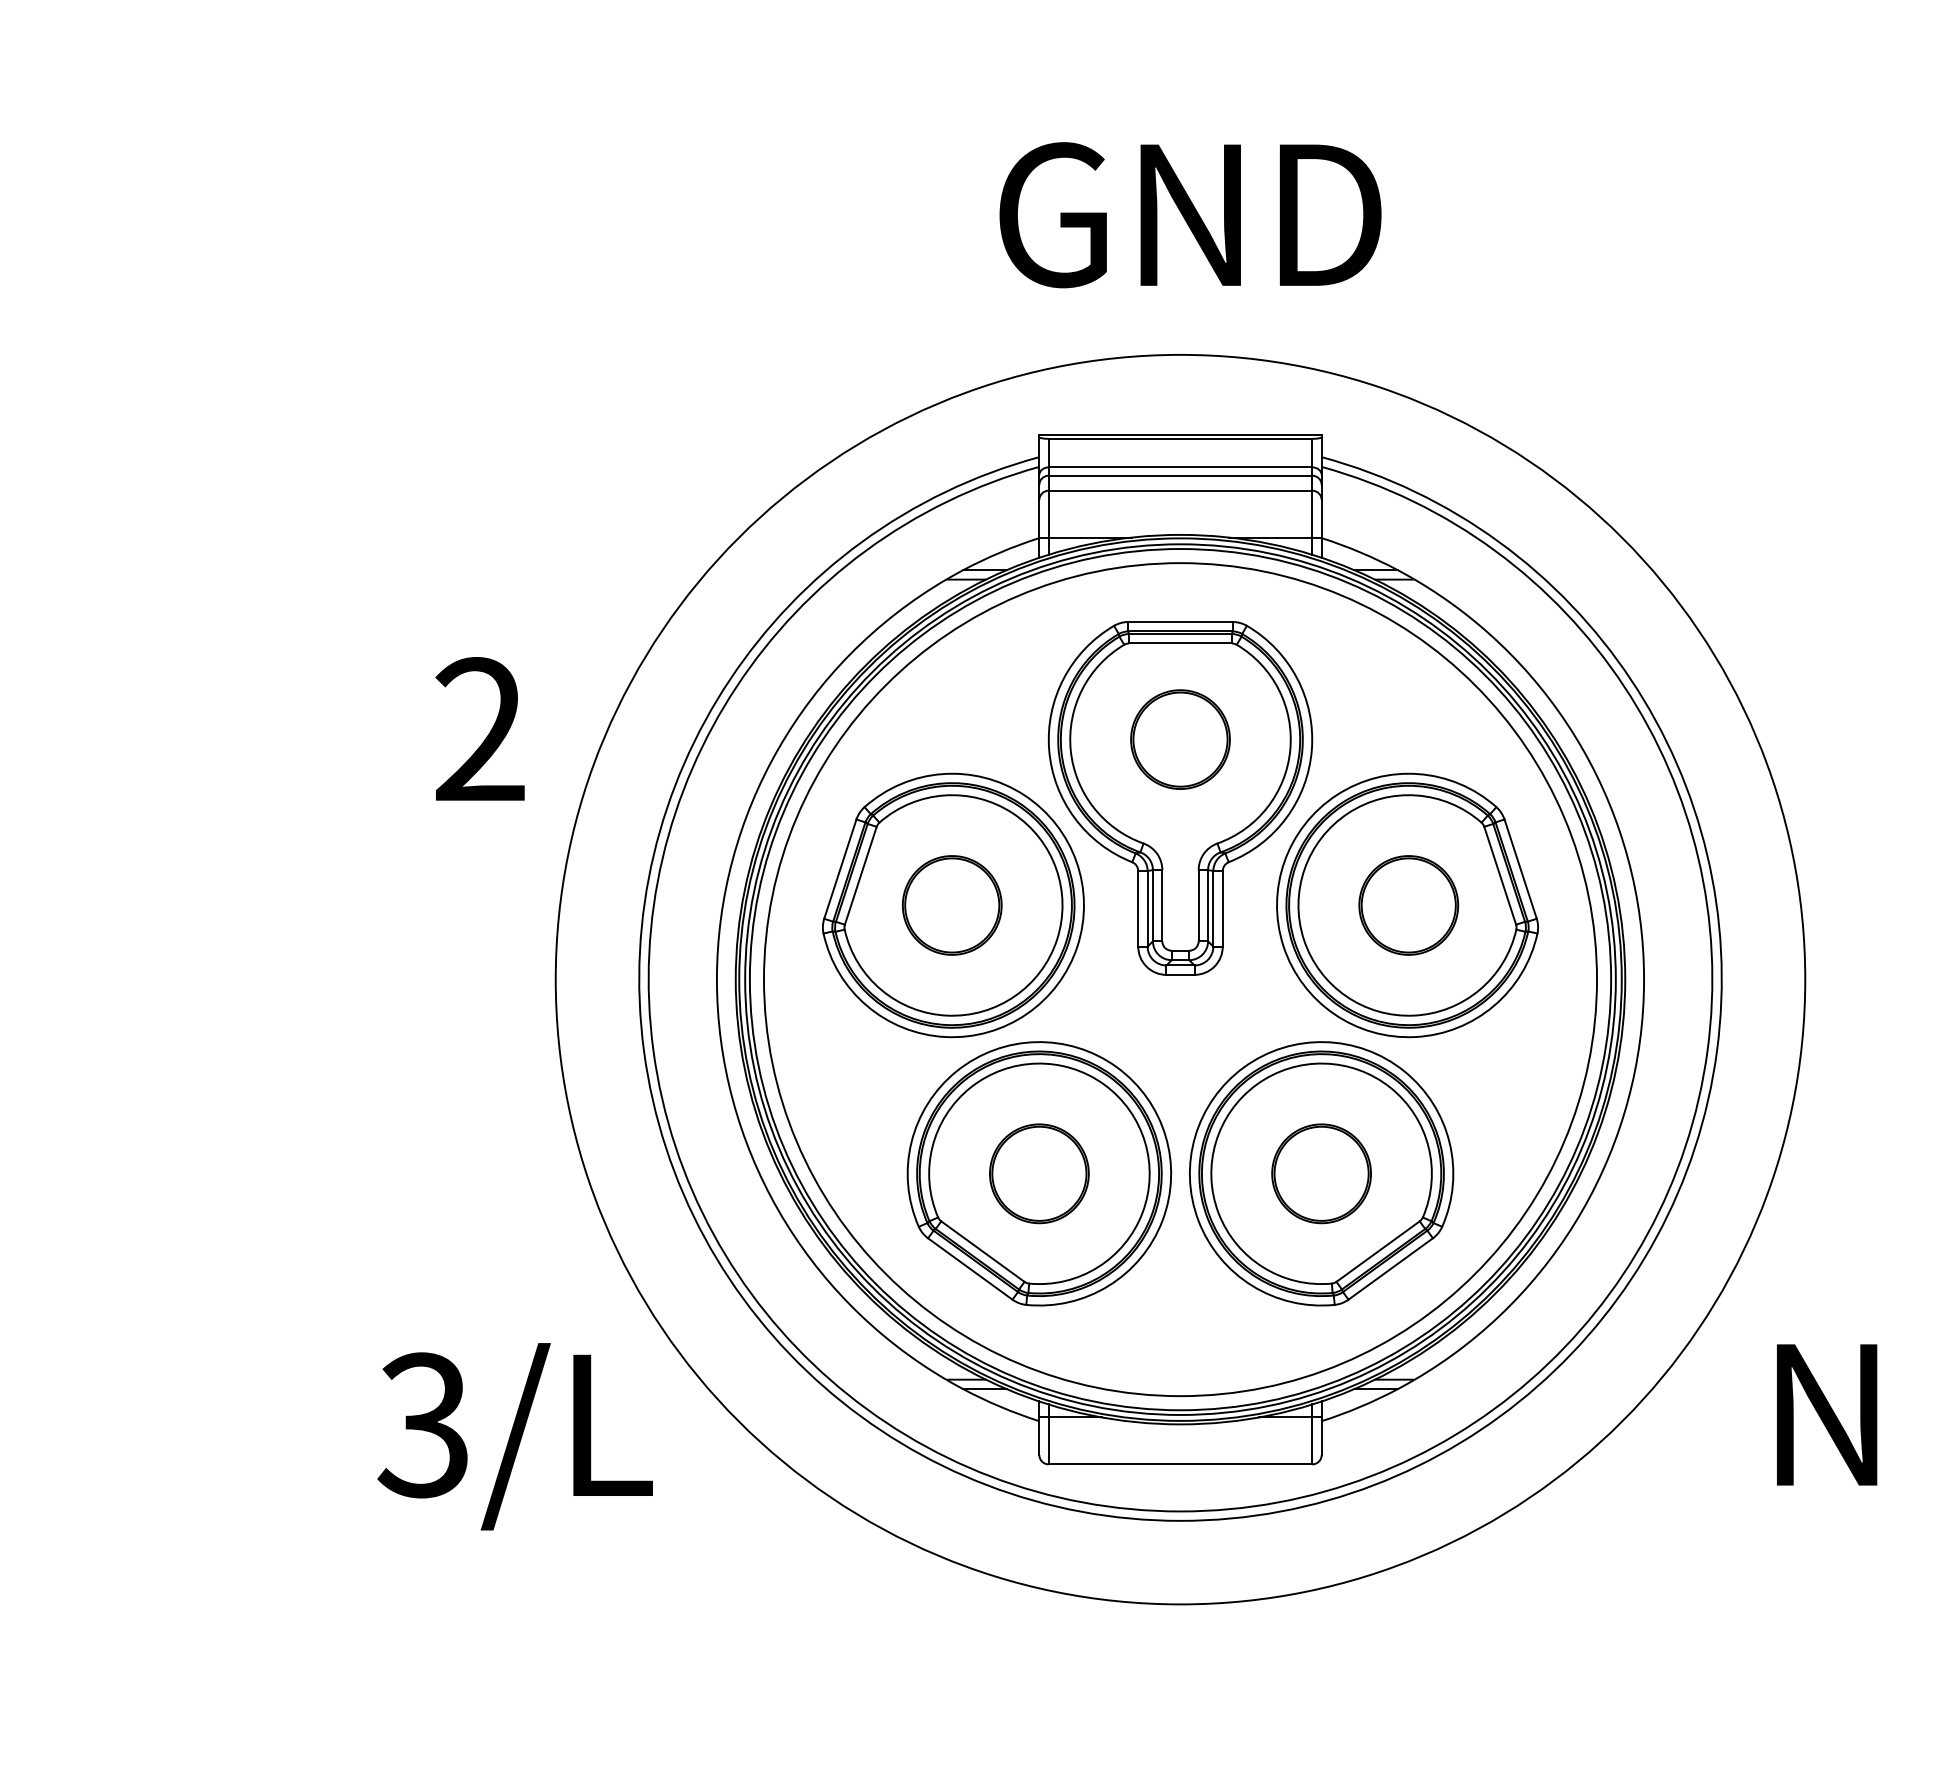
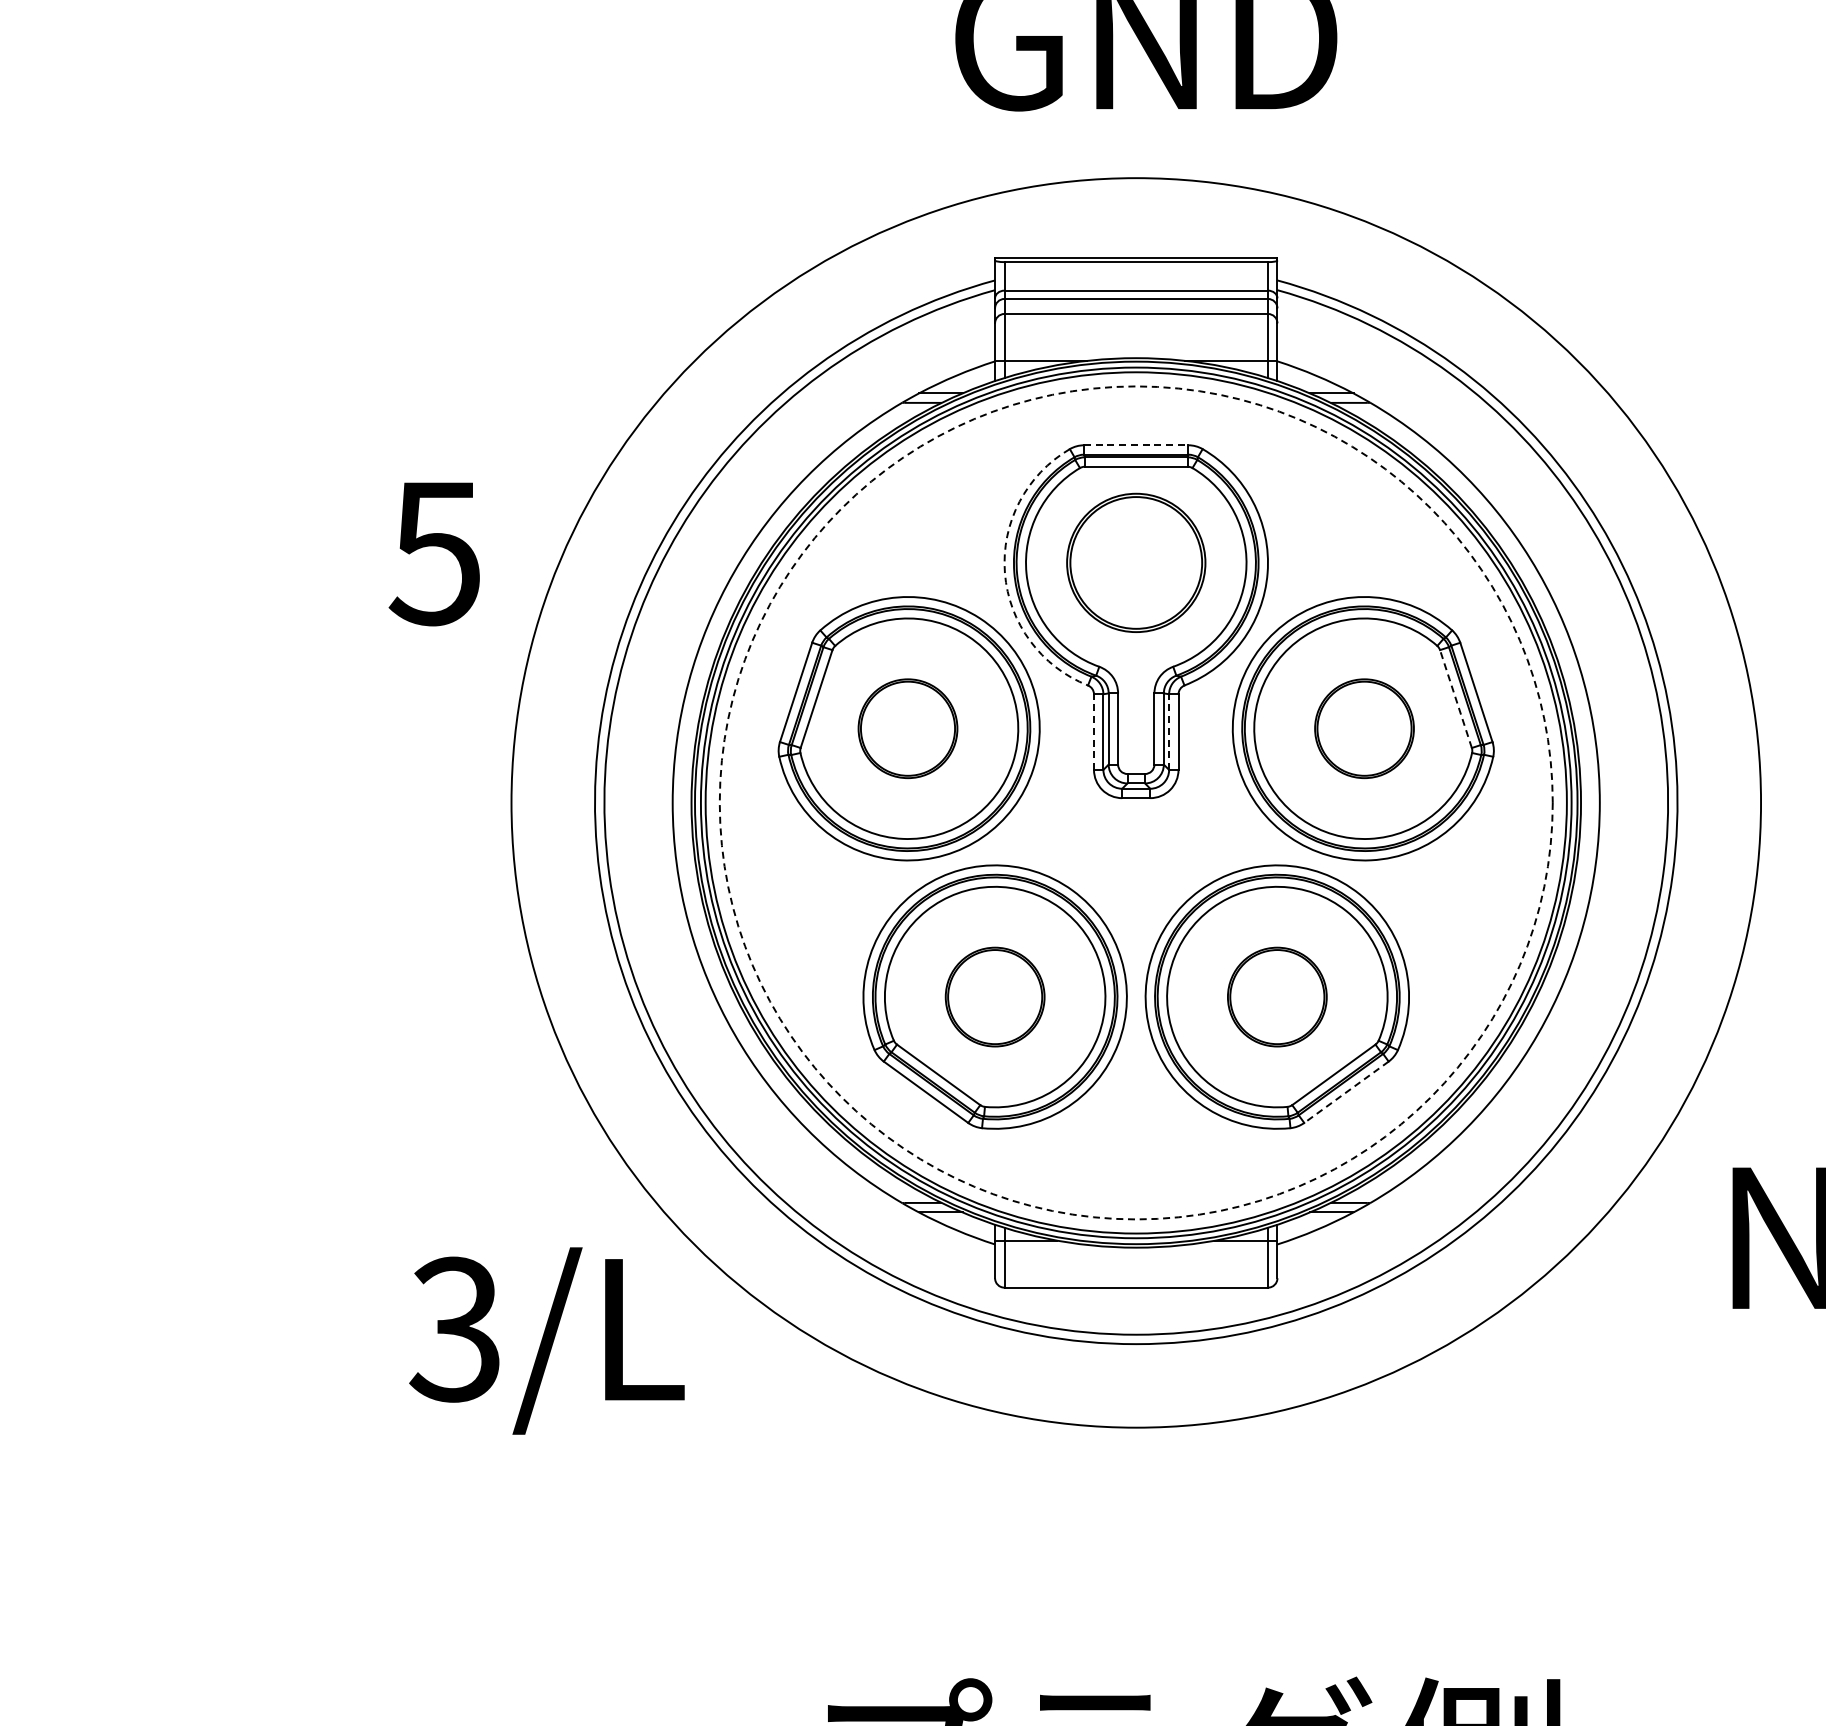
line: (1181, 622) -> (1137, 445), solid -> dashed
text: (478, 730) -> (434, 553), 2 -> 5
part: (1180, 739) -> (1136, 562), size x1.4
arc: (1049, 749) -> (1005, 572), solid -> dashed
line: (1500, 875) -> (1456, 698), solid -> dashed
line: (1138, 908) -> (1094, 731), solid -> dashed
line: (1213, 908) -> (1169, 731), solid -> dashed
circle: (1180, 979) -> (1136, 802), solid -> dashed
line: (1390, 1269) -> (1346, 1092), solid -> dashed
text: (514, 1436) -> (546, 1340), moved

